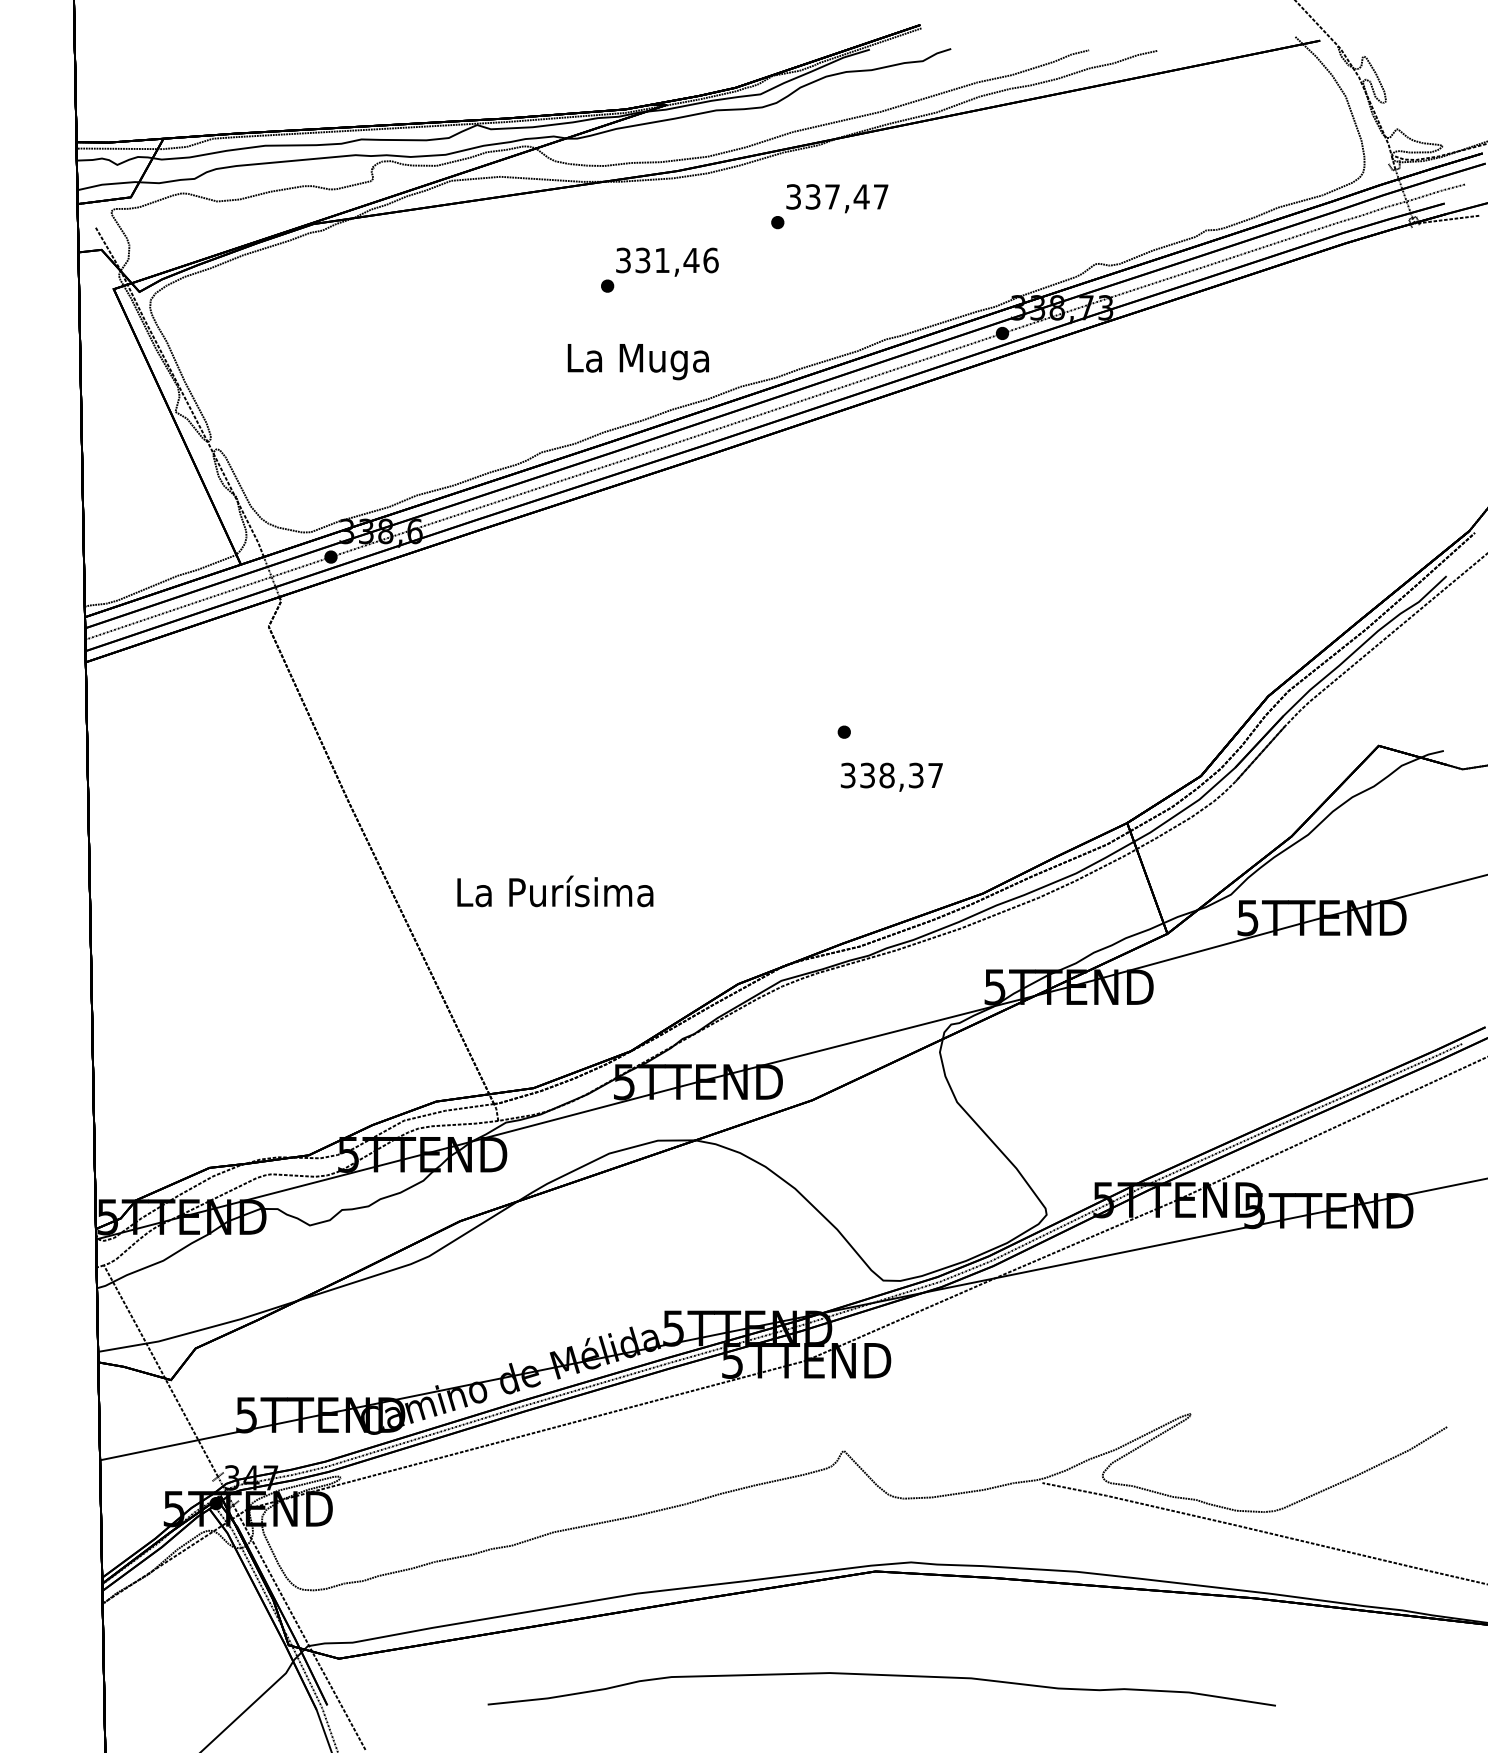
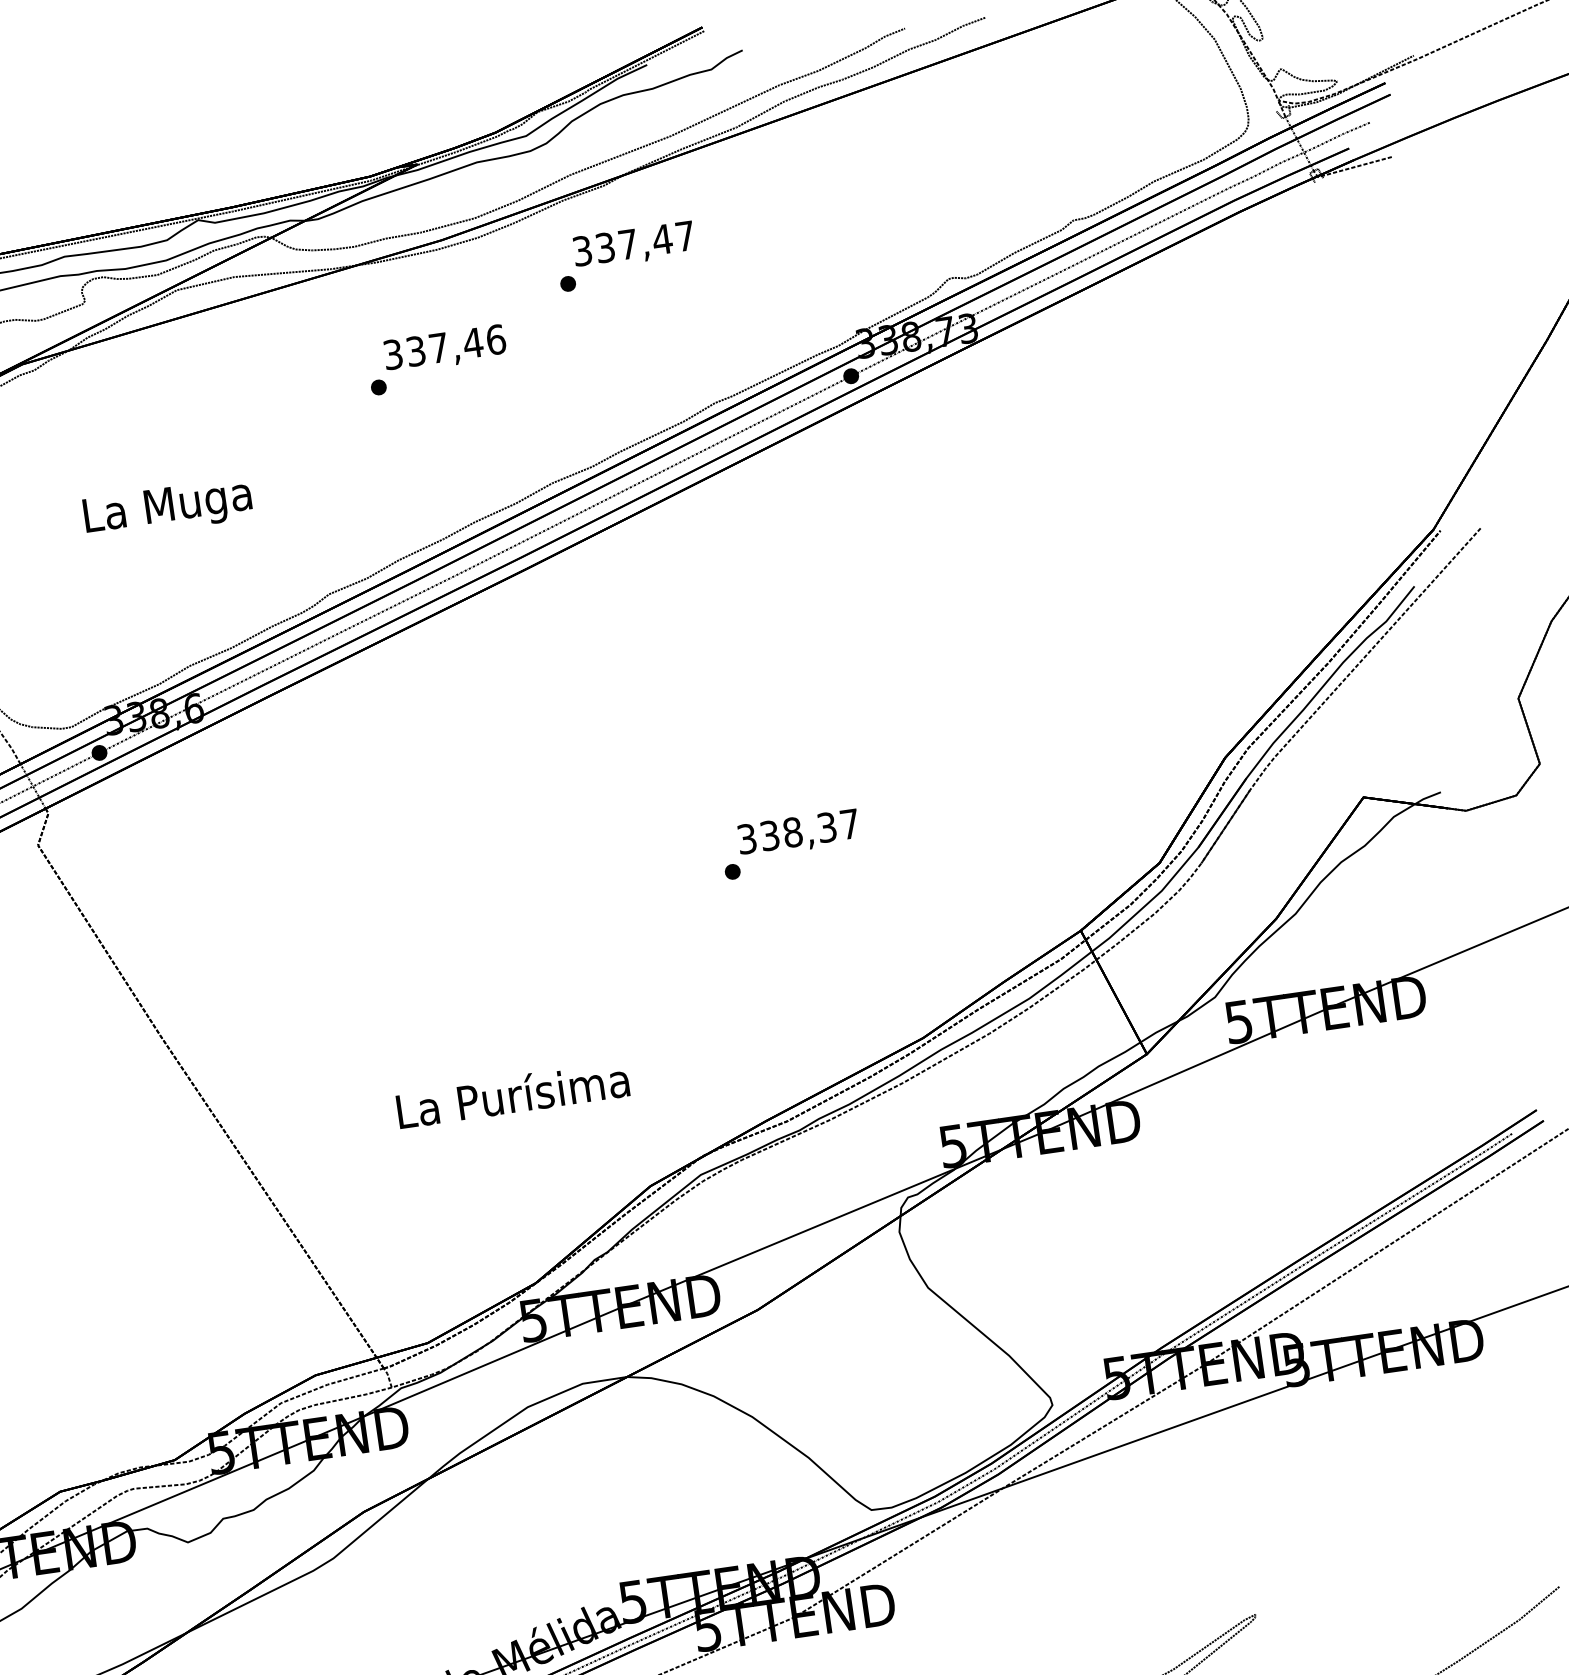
text: (662, 260) -> (439, 348), 331,46 -> 337,46
text: (637, 362) -> (167, 509), moved
text: (891, 776) -> (798, 832), moved
text: (555, 891) -> (513, 1094), moved

